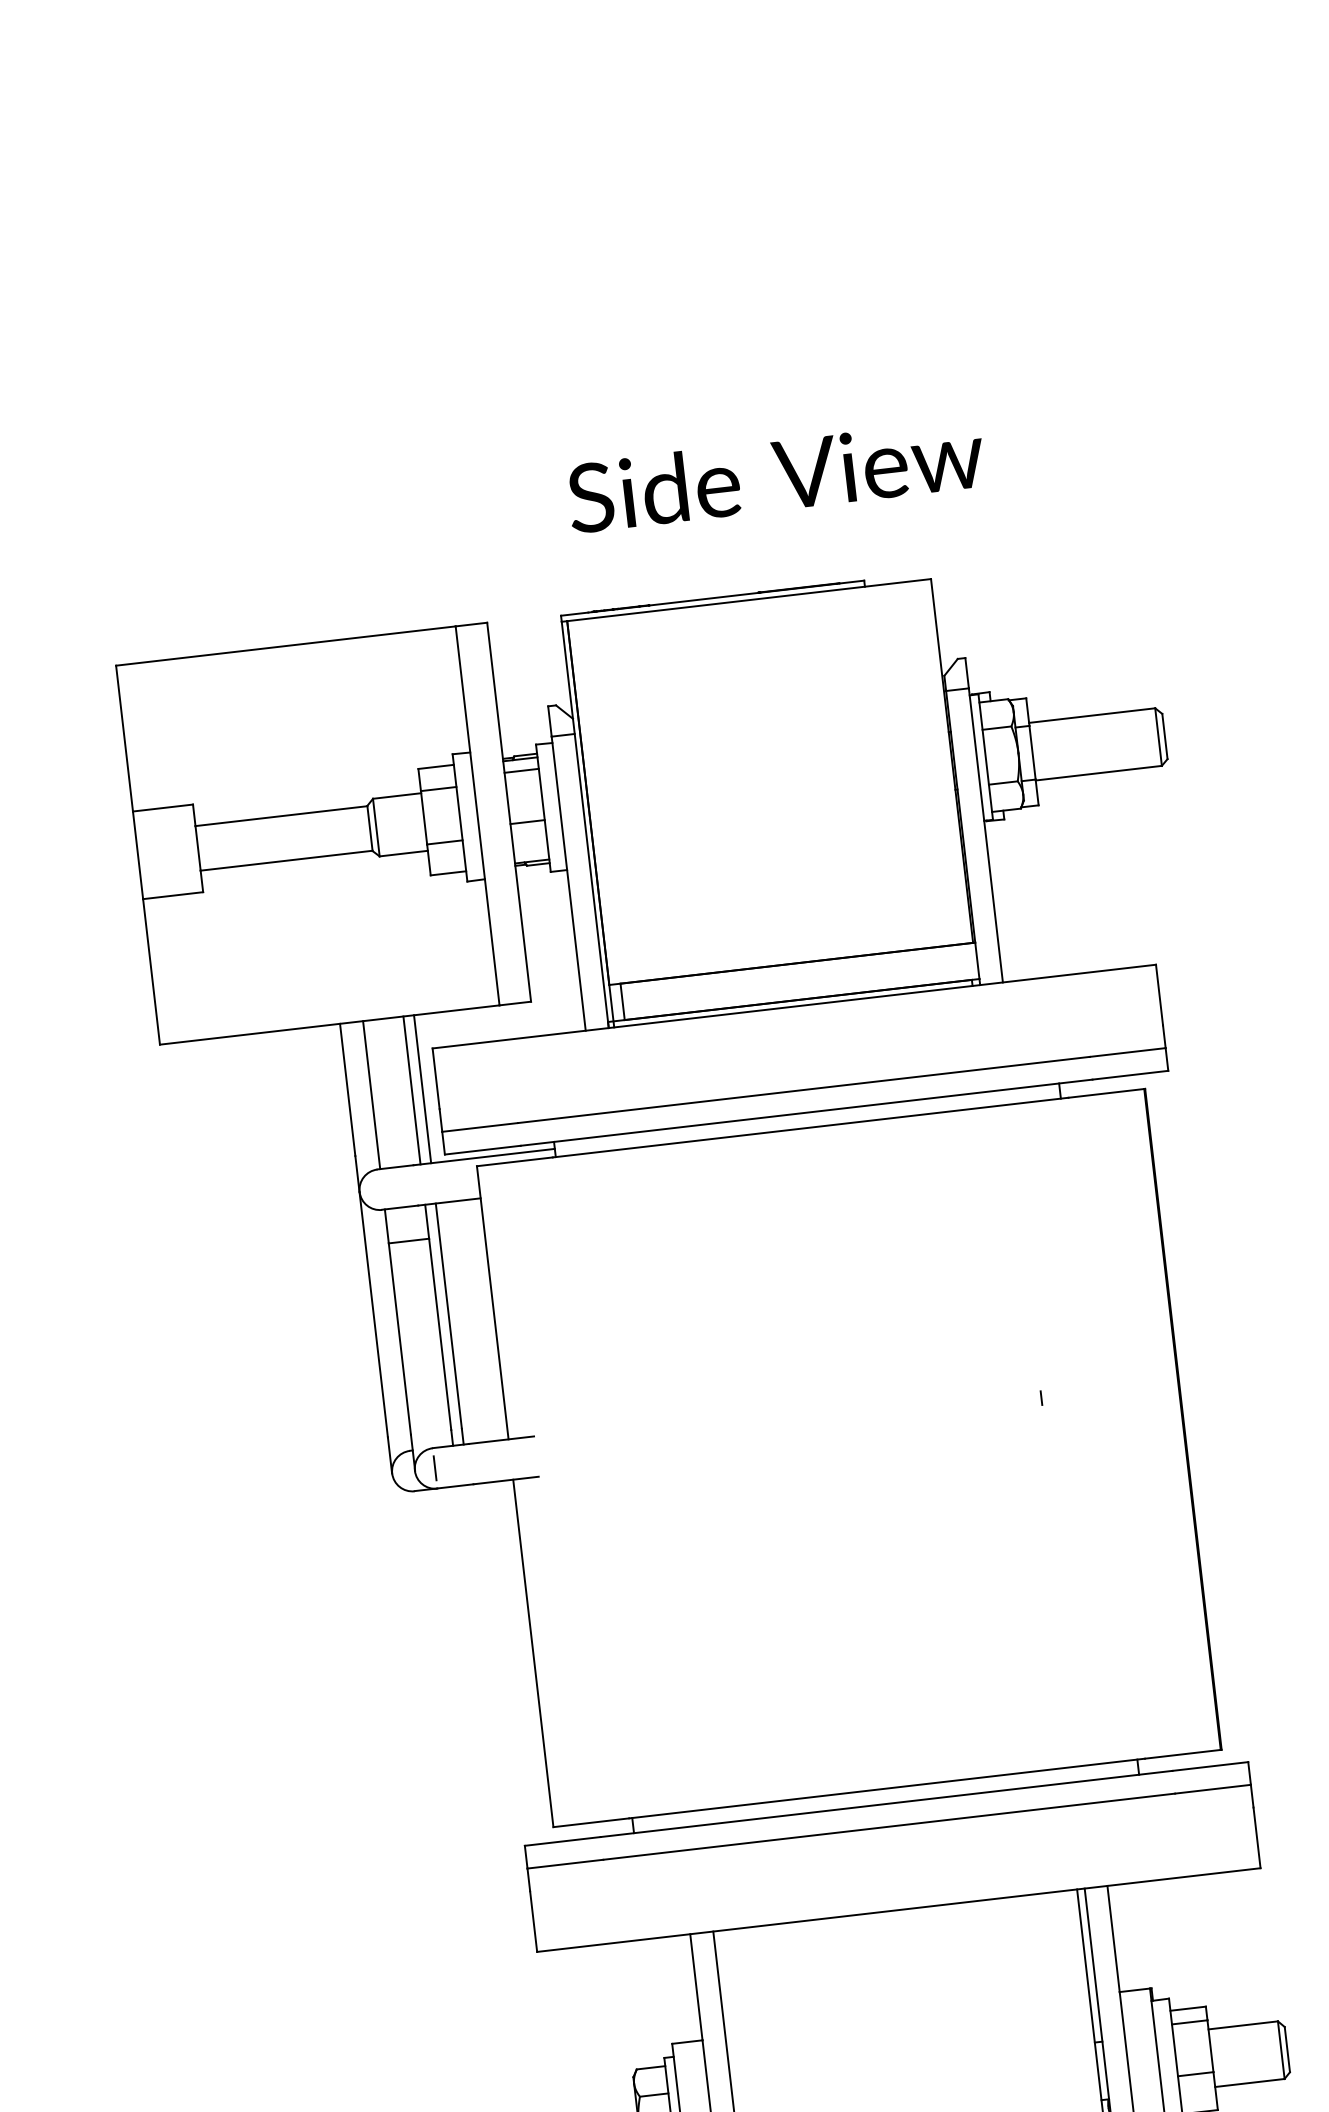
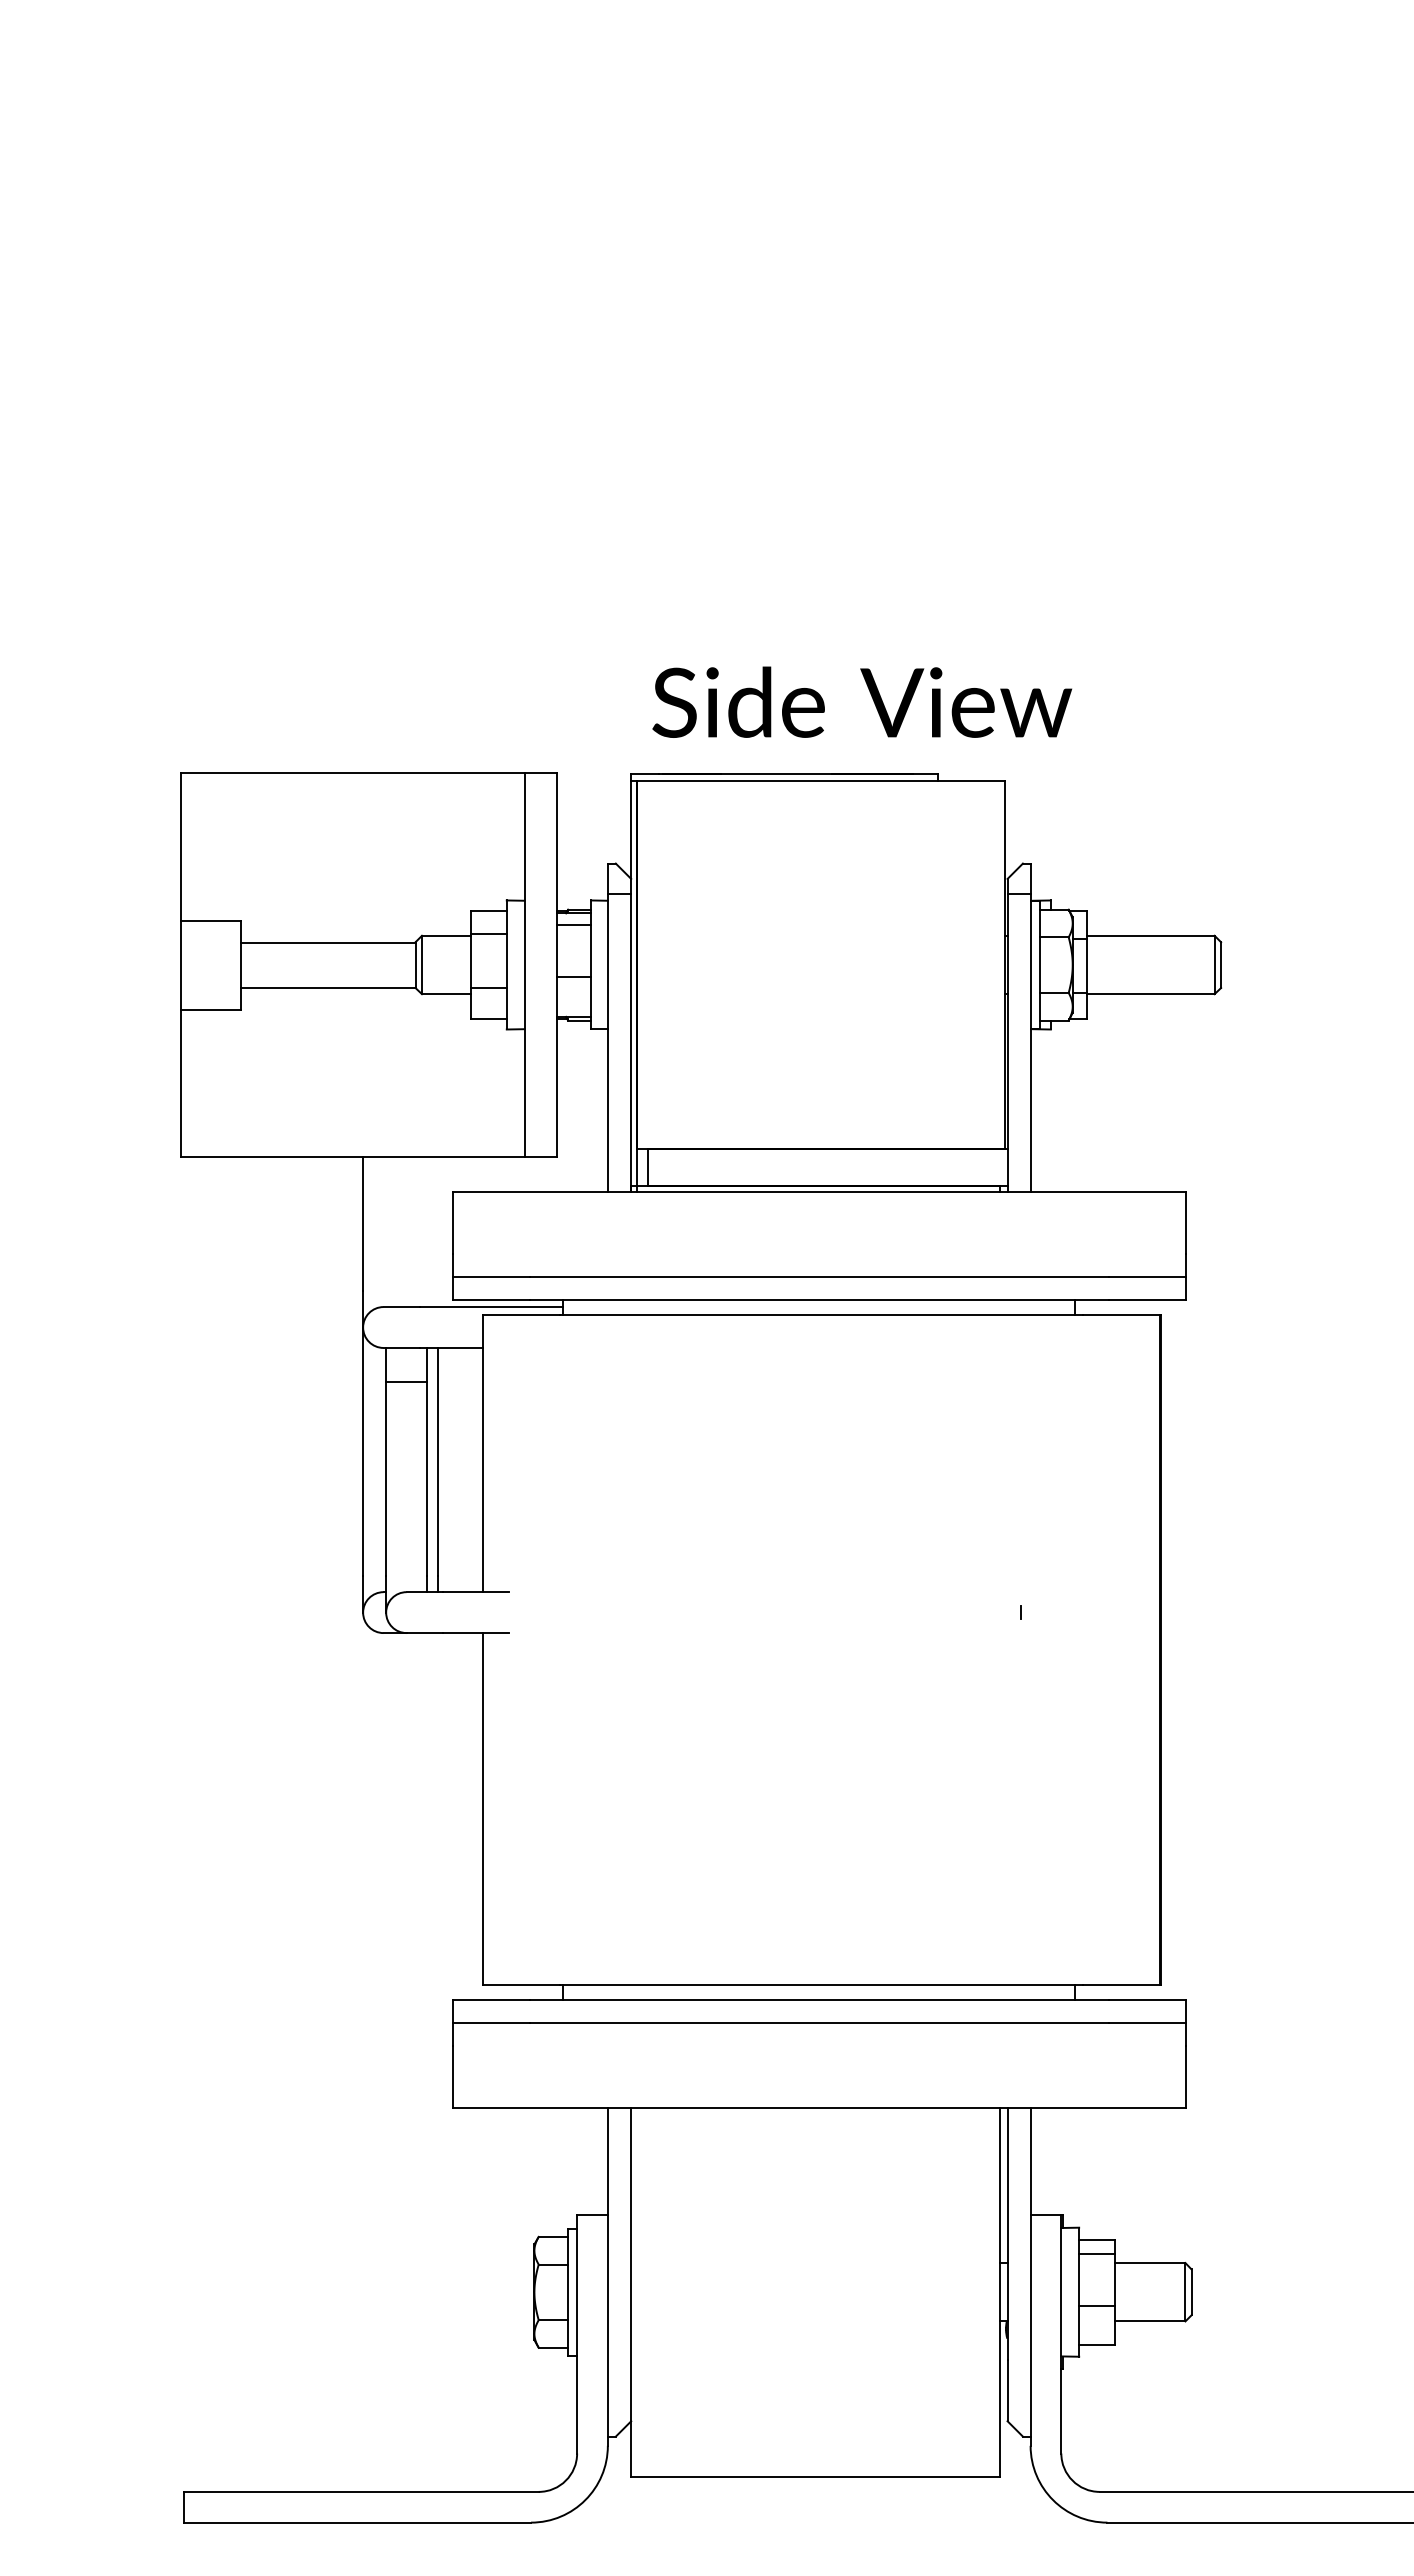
text: (776, 474) -> (862, 701), moved
line: (422, 1088) -> (437, 1231), removed
line: (412, 1089) -> (427, 1231), removed
line: (371, 1094) -> (386, 1231), removed
line: (434, 1468) -> (406, 1612), removed

